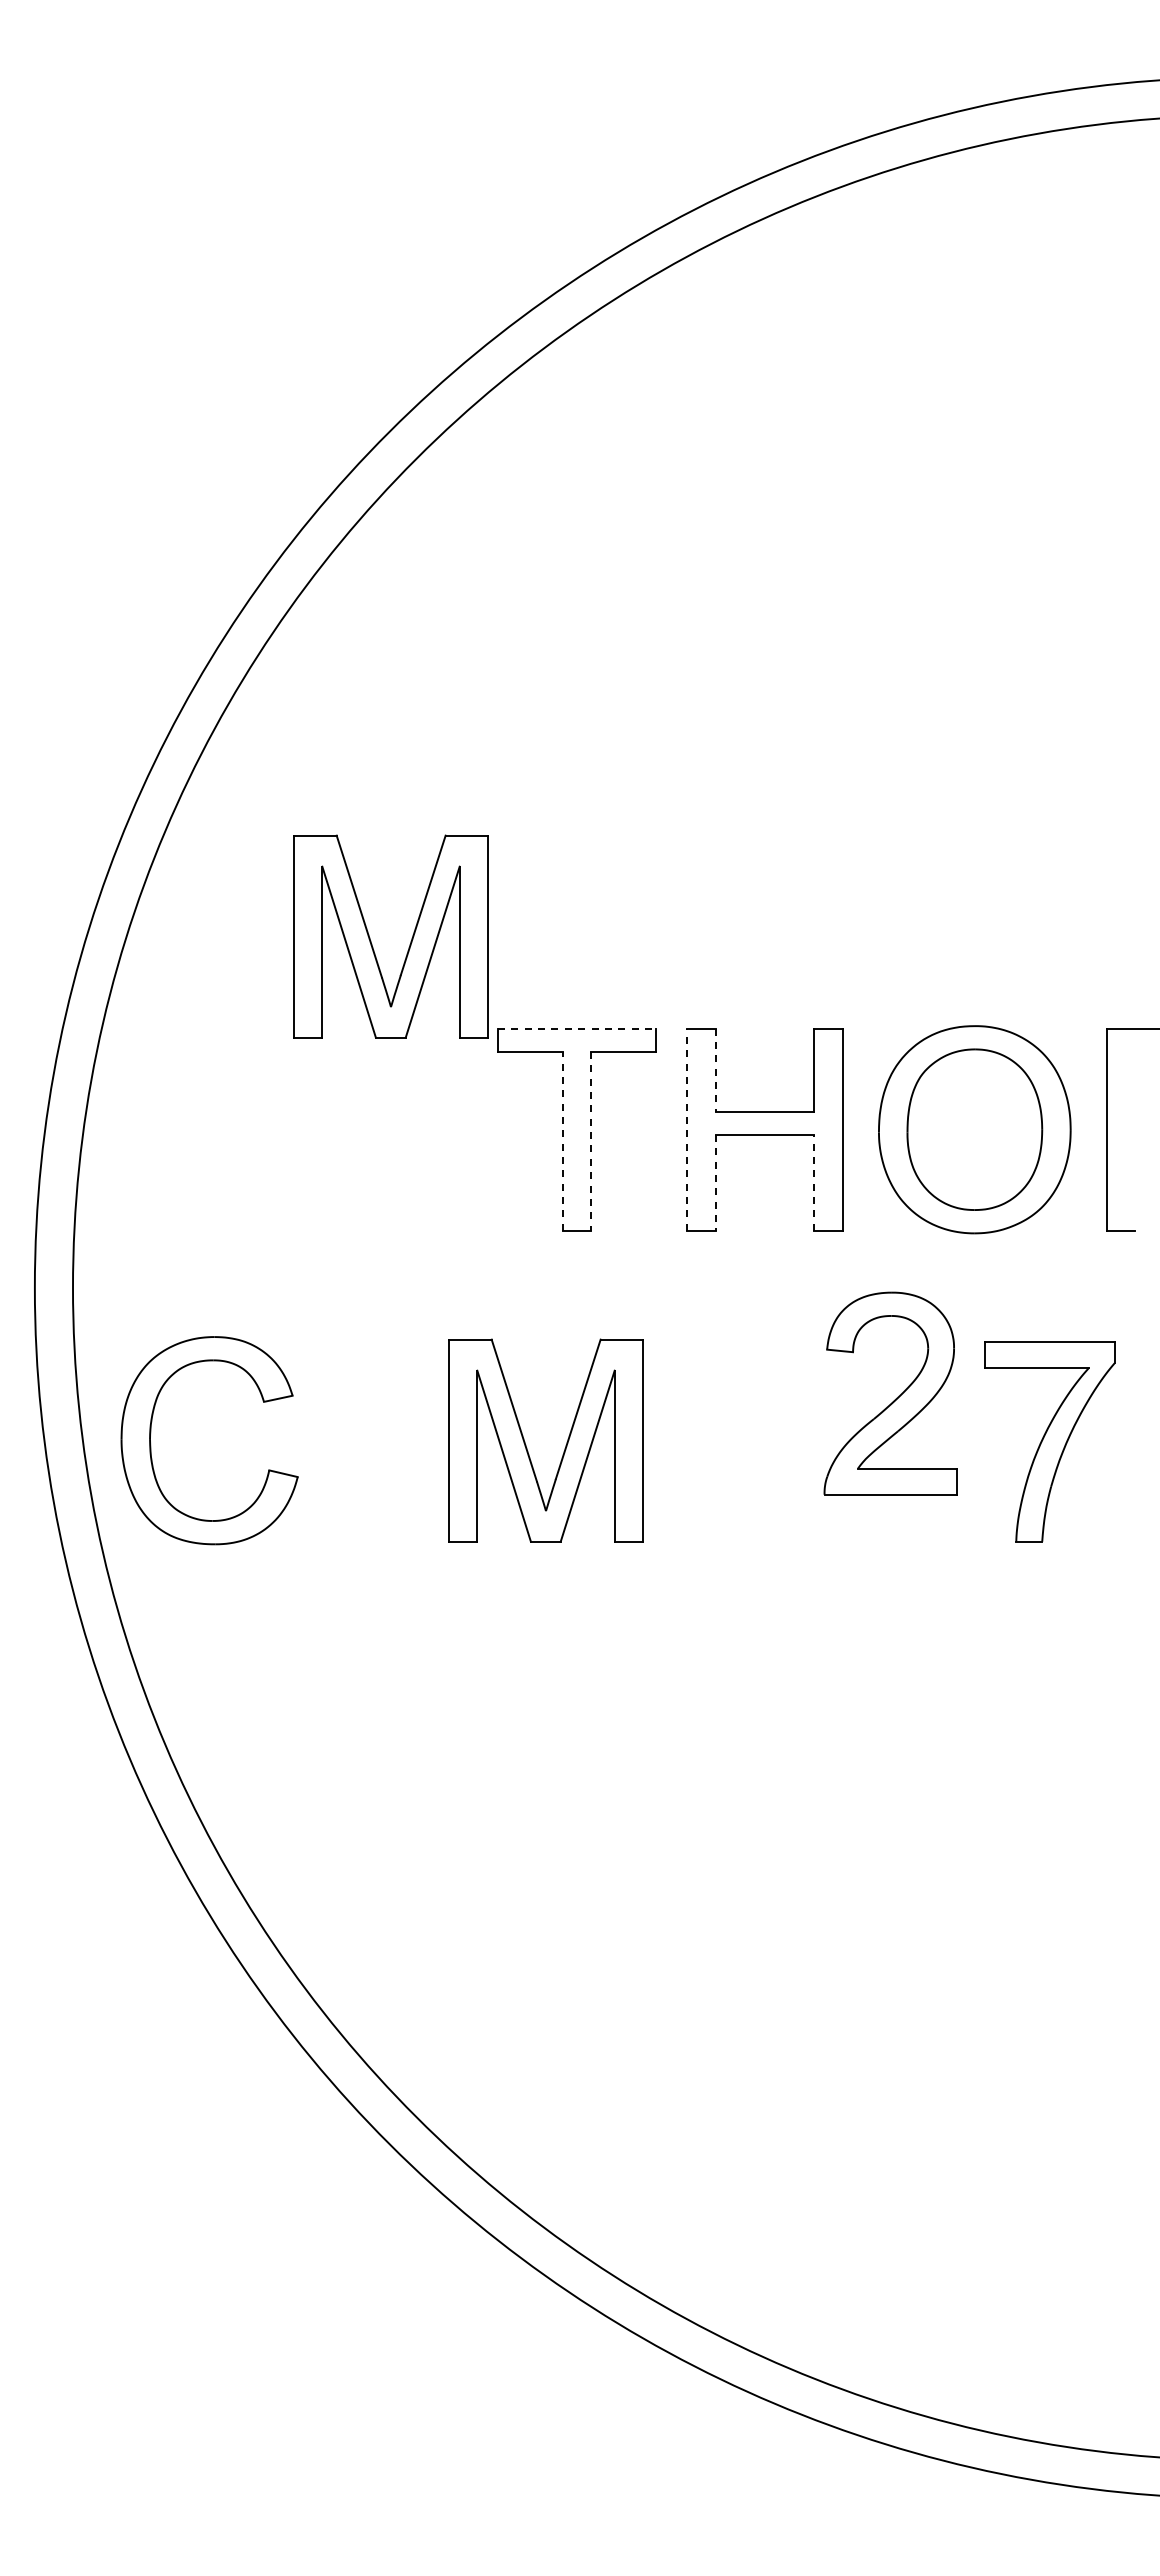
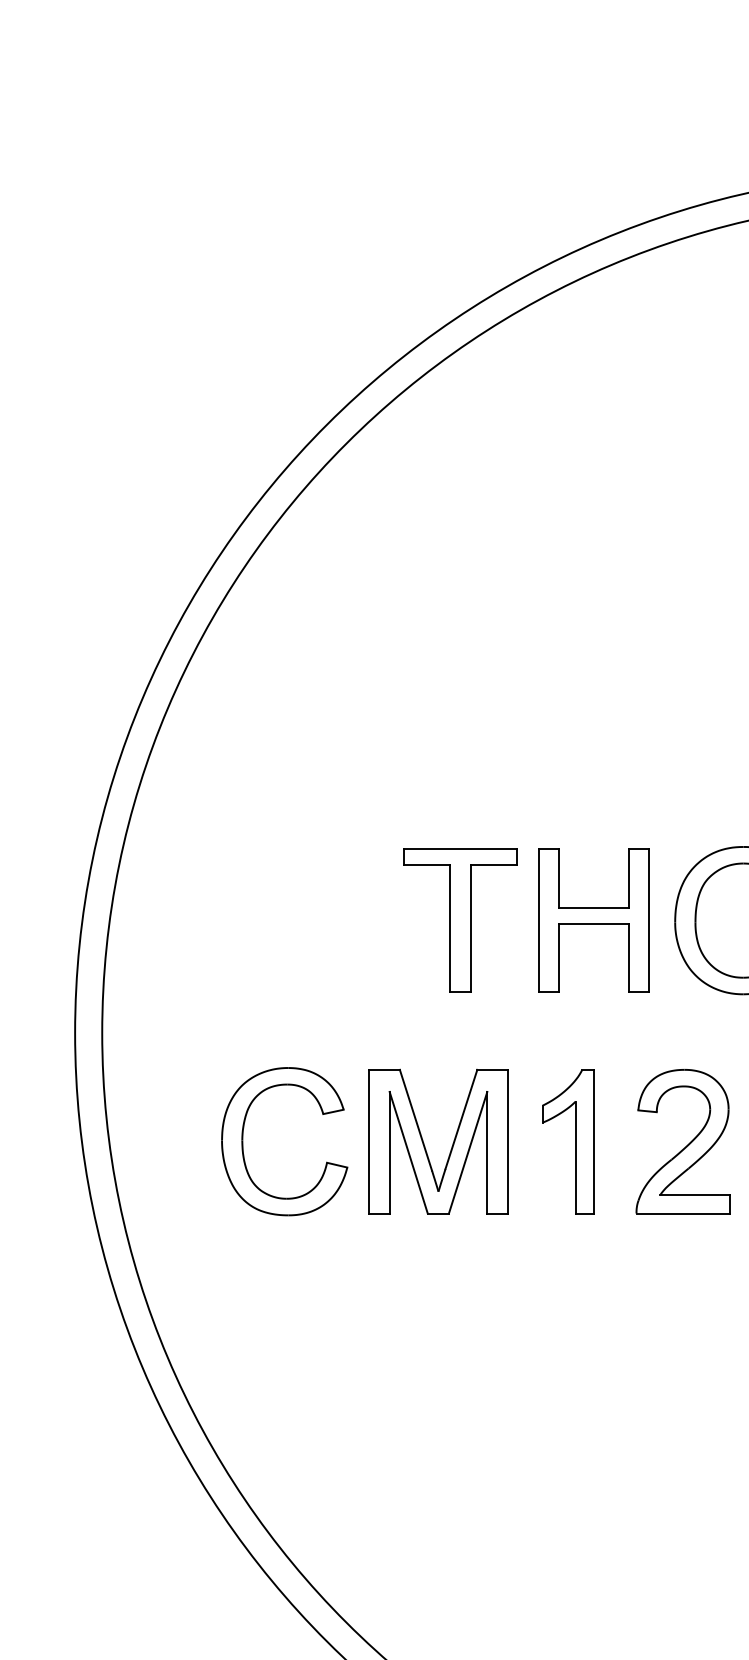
part: (371, 940) -> (314, 786), removed
line: (577, 1028) -> (460, 848), dashed -> solid
line: (715, 1070) -> (558, 878), dashed -> solid
line: (687, 1129) -> (539, 920), dashed -> solid
line: (562, 1140) -> (450, 928), dashed -> solid
line: (591, 1141) -> (470, 928), dashed -> solid
line: (715, 1182) -> (558, 958), dashed -> solid
line: (814, 1182) -> (629, 958), dashed -> solid
part: (895, 1398) -> (686, 1145), moved
part: (738, 1440) -> (575, 1141), added
part: (151, 1444) -> (243, 1144), moved

